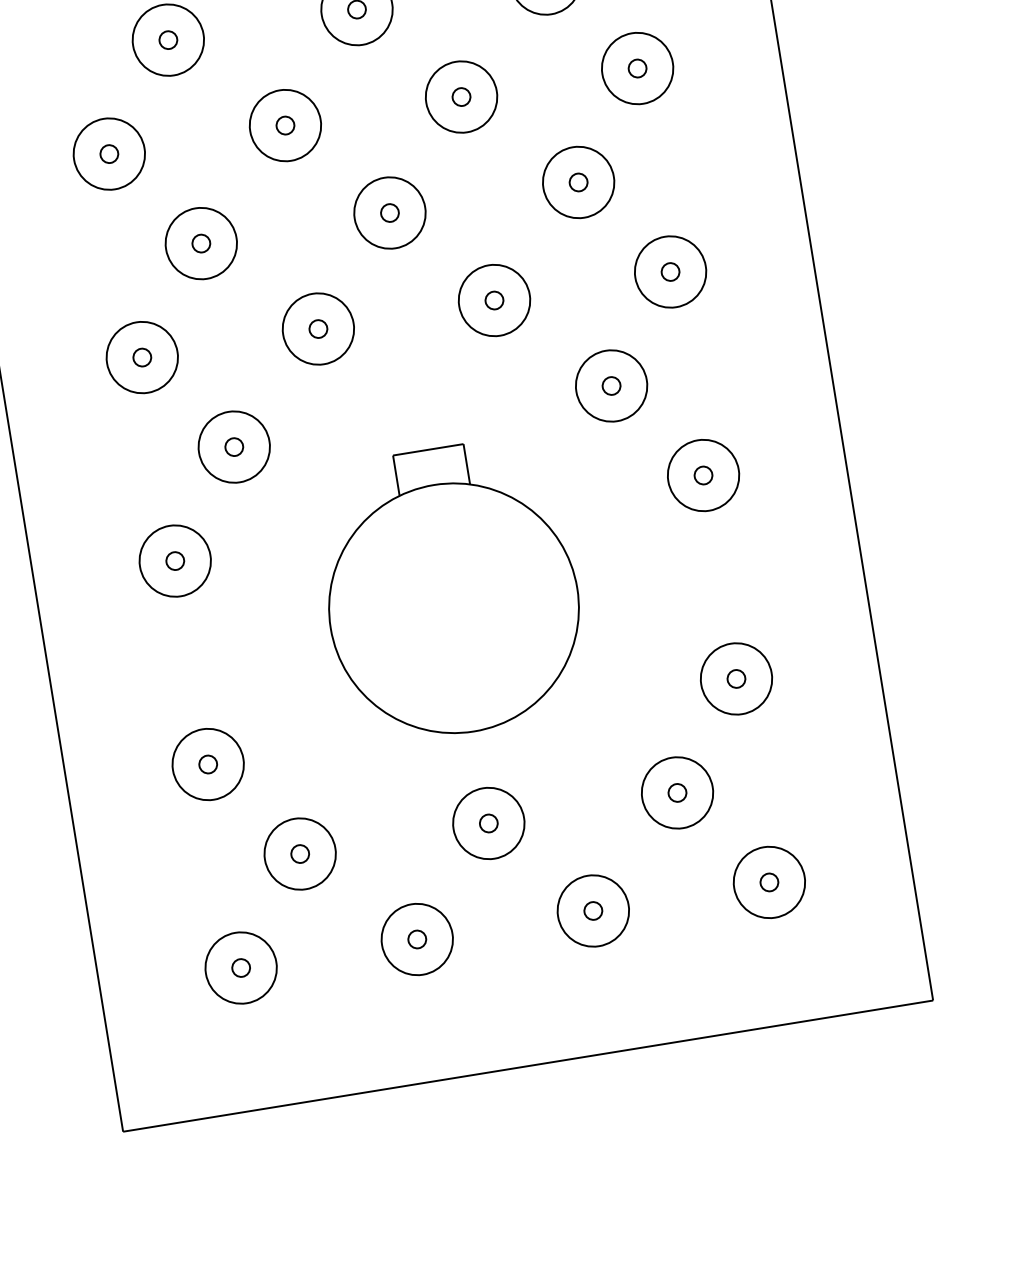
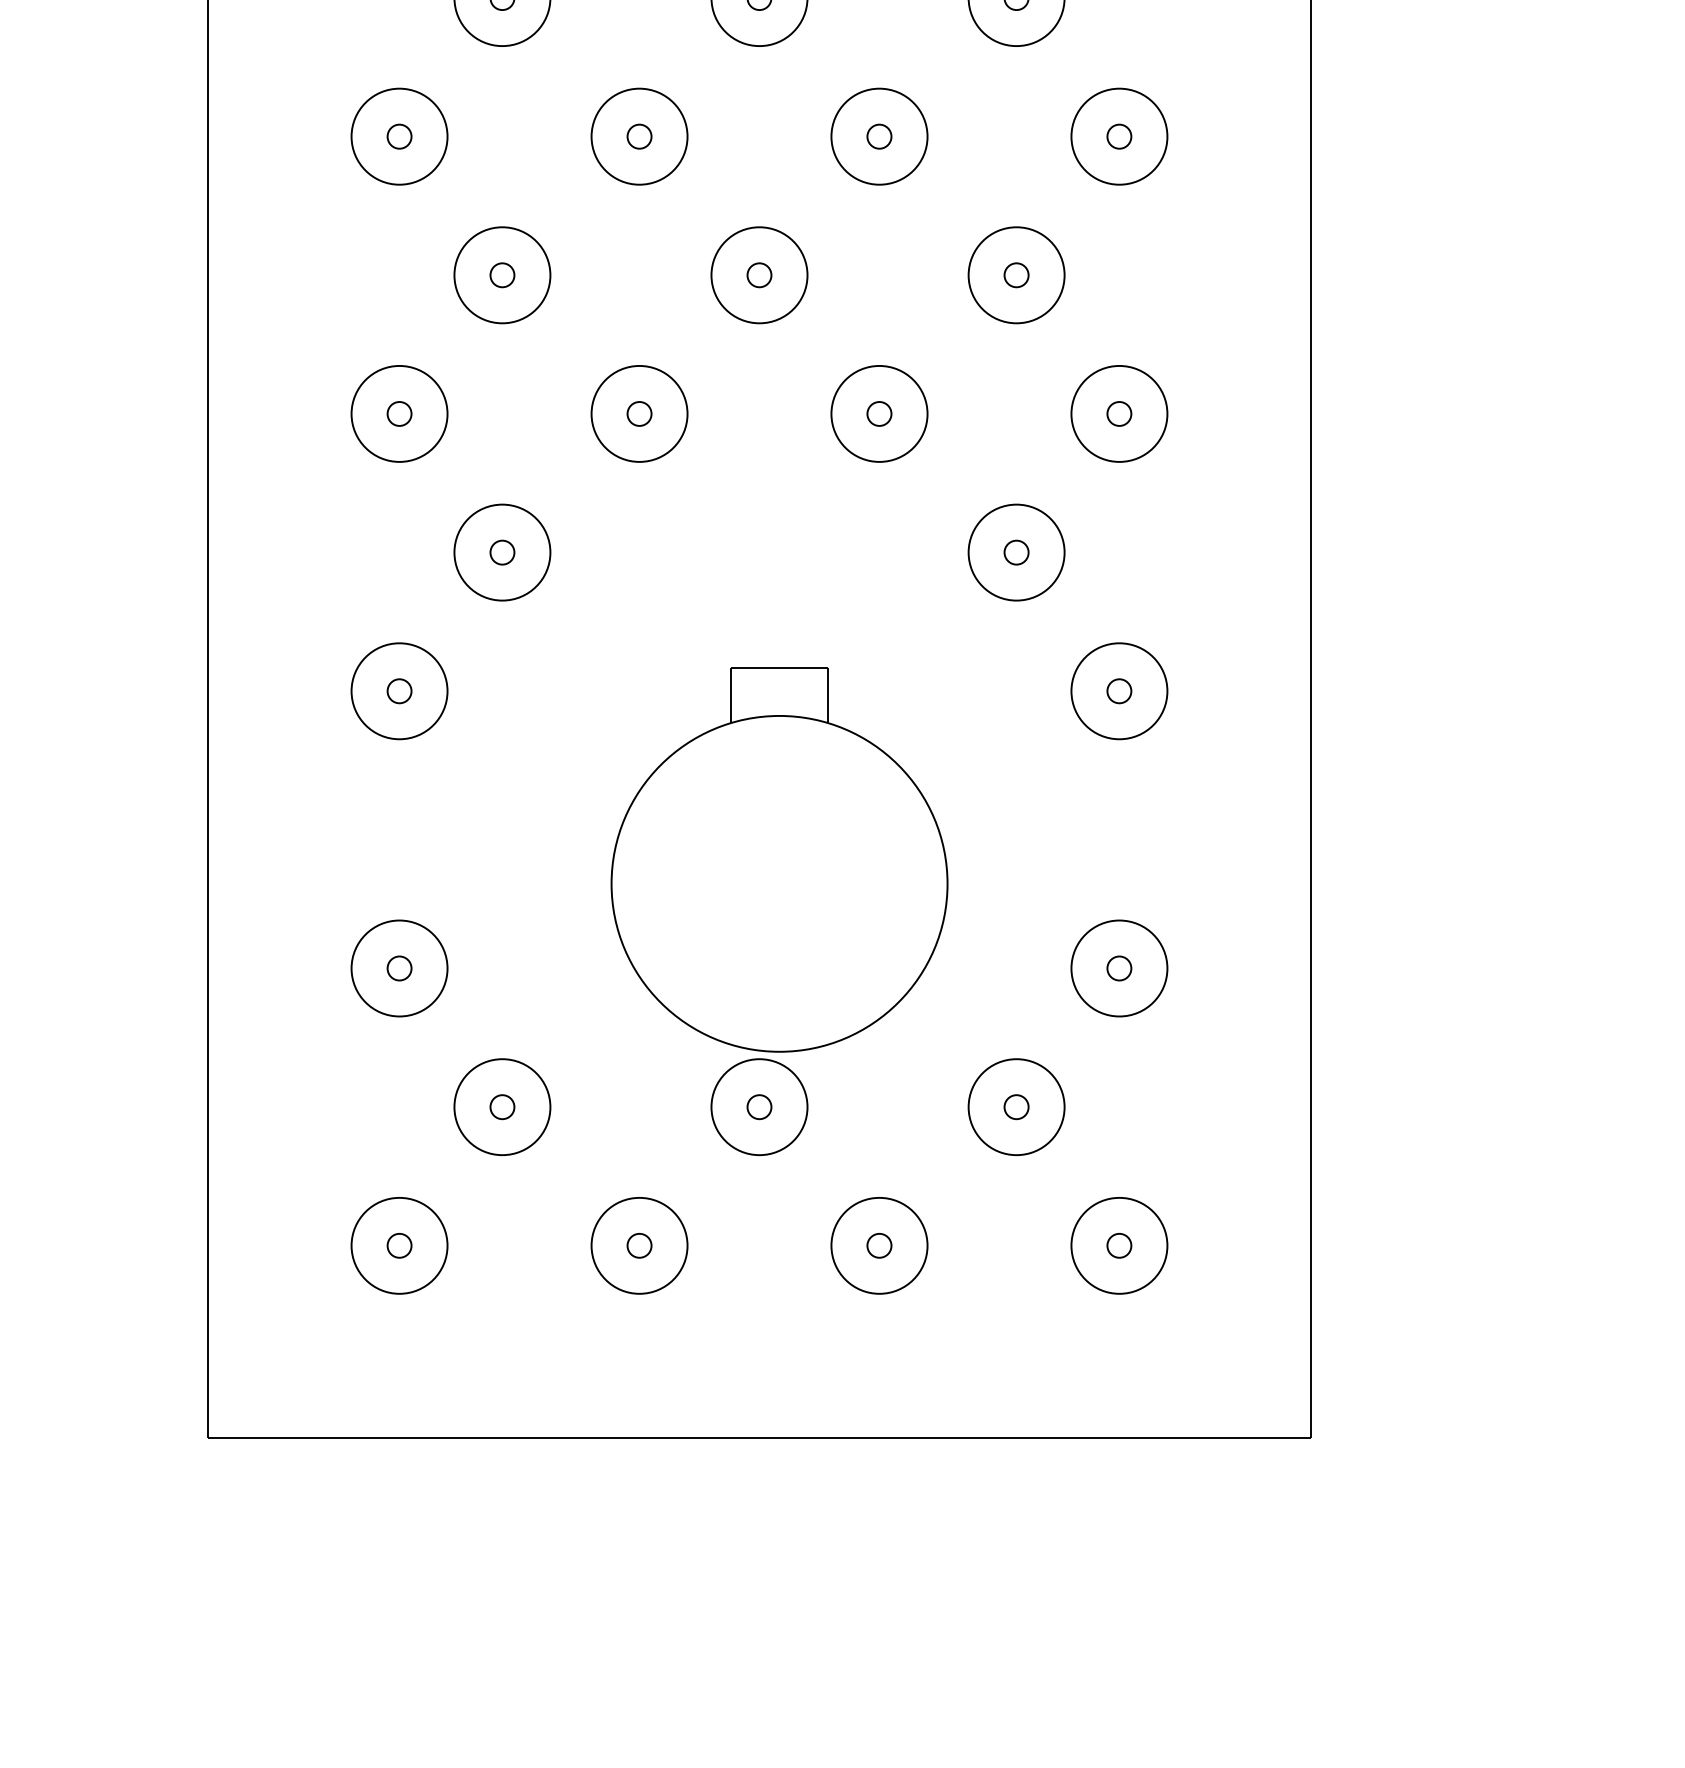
part: (451, 590) -> (779, 859), moved

